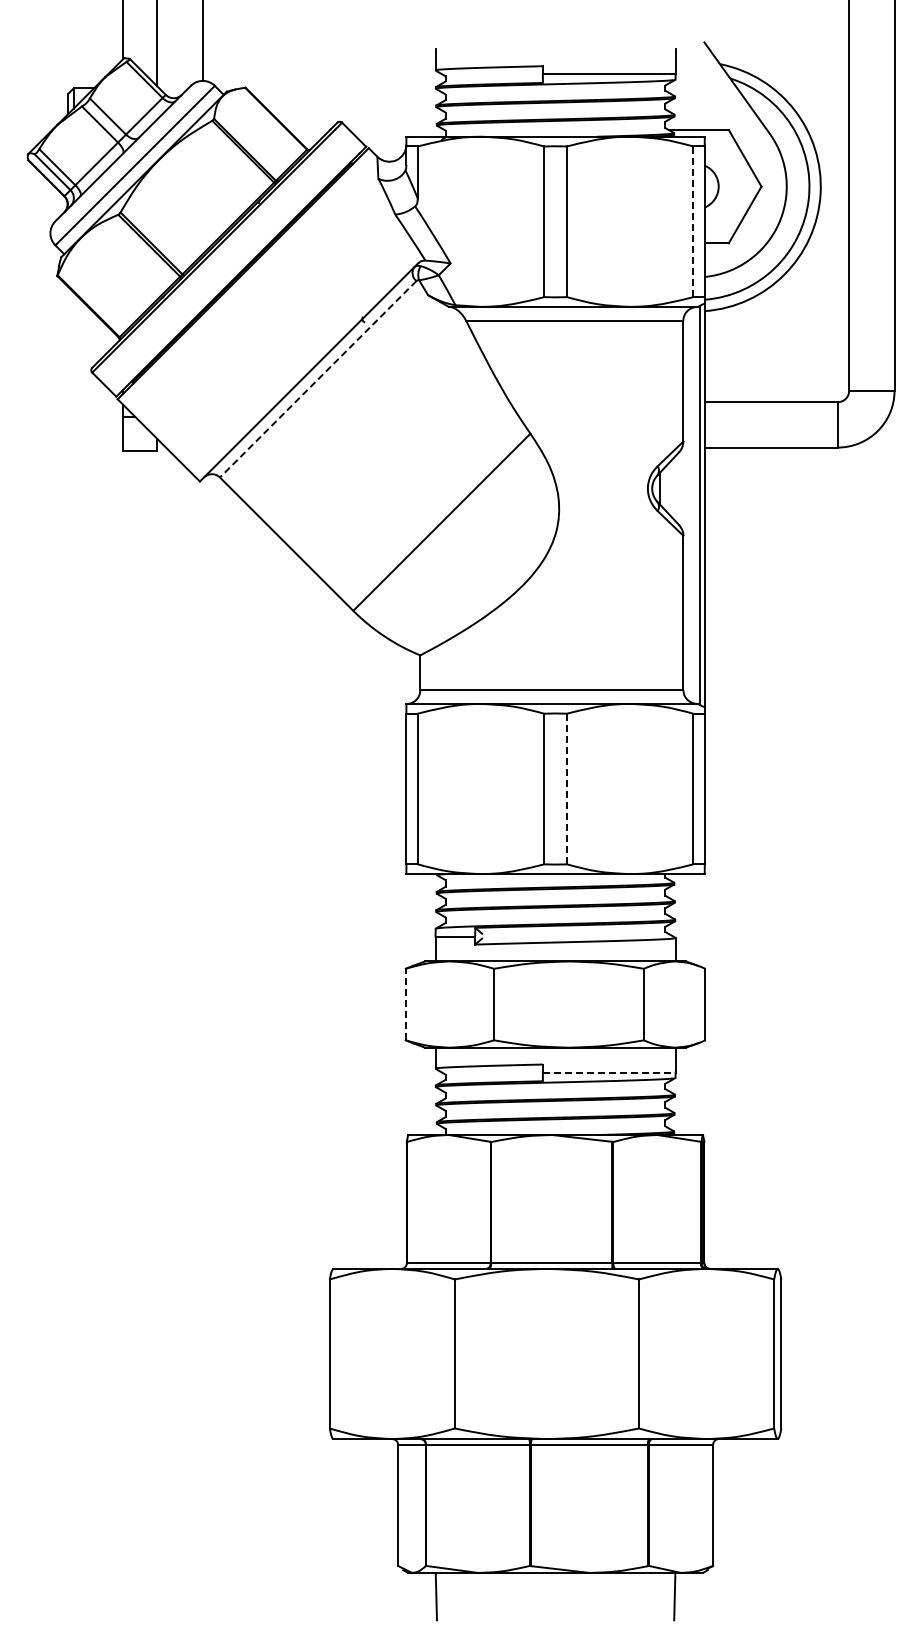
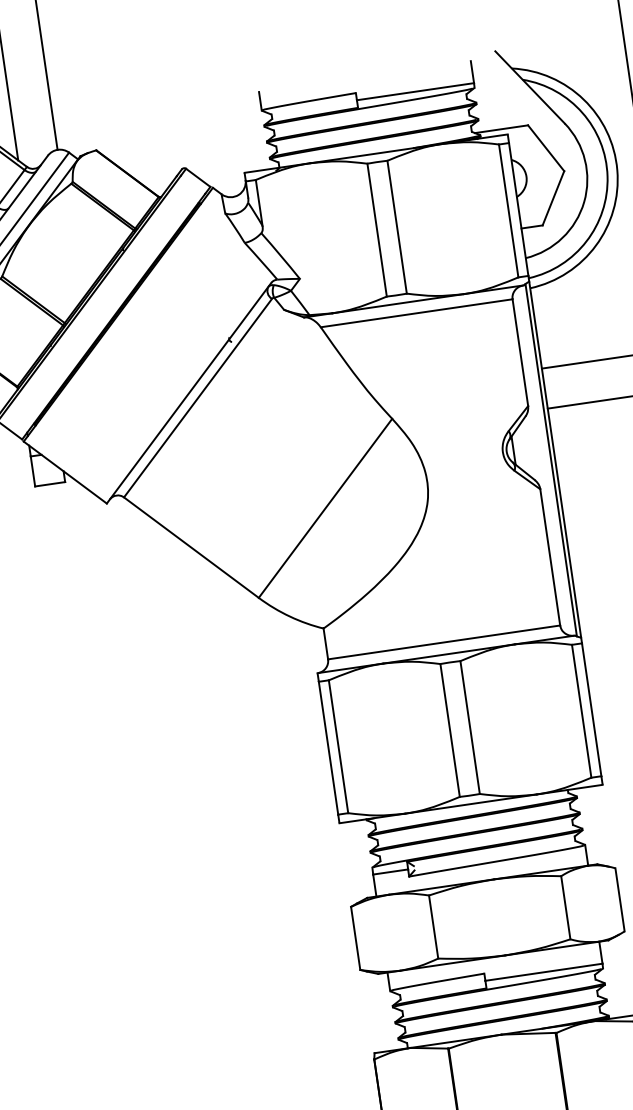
line: (693, 221) -> (508, 210), dashed -> solid
line: (318, 379) -> (198, 398), dashed -> solid
line: (566, 788) -> (469, 727), dashed -> solid
line: (405, 1004) -> (355, 938), dashed -> solid
line: (609, 1072) -> (544, 972), dashed -> solid

